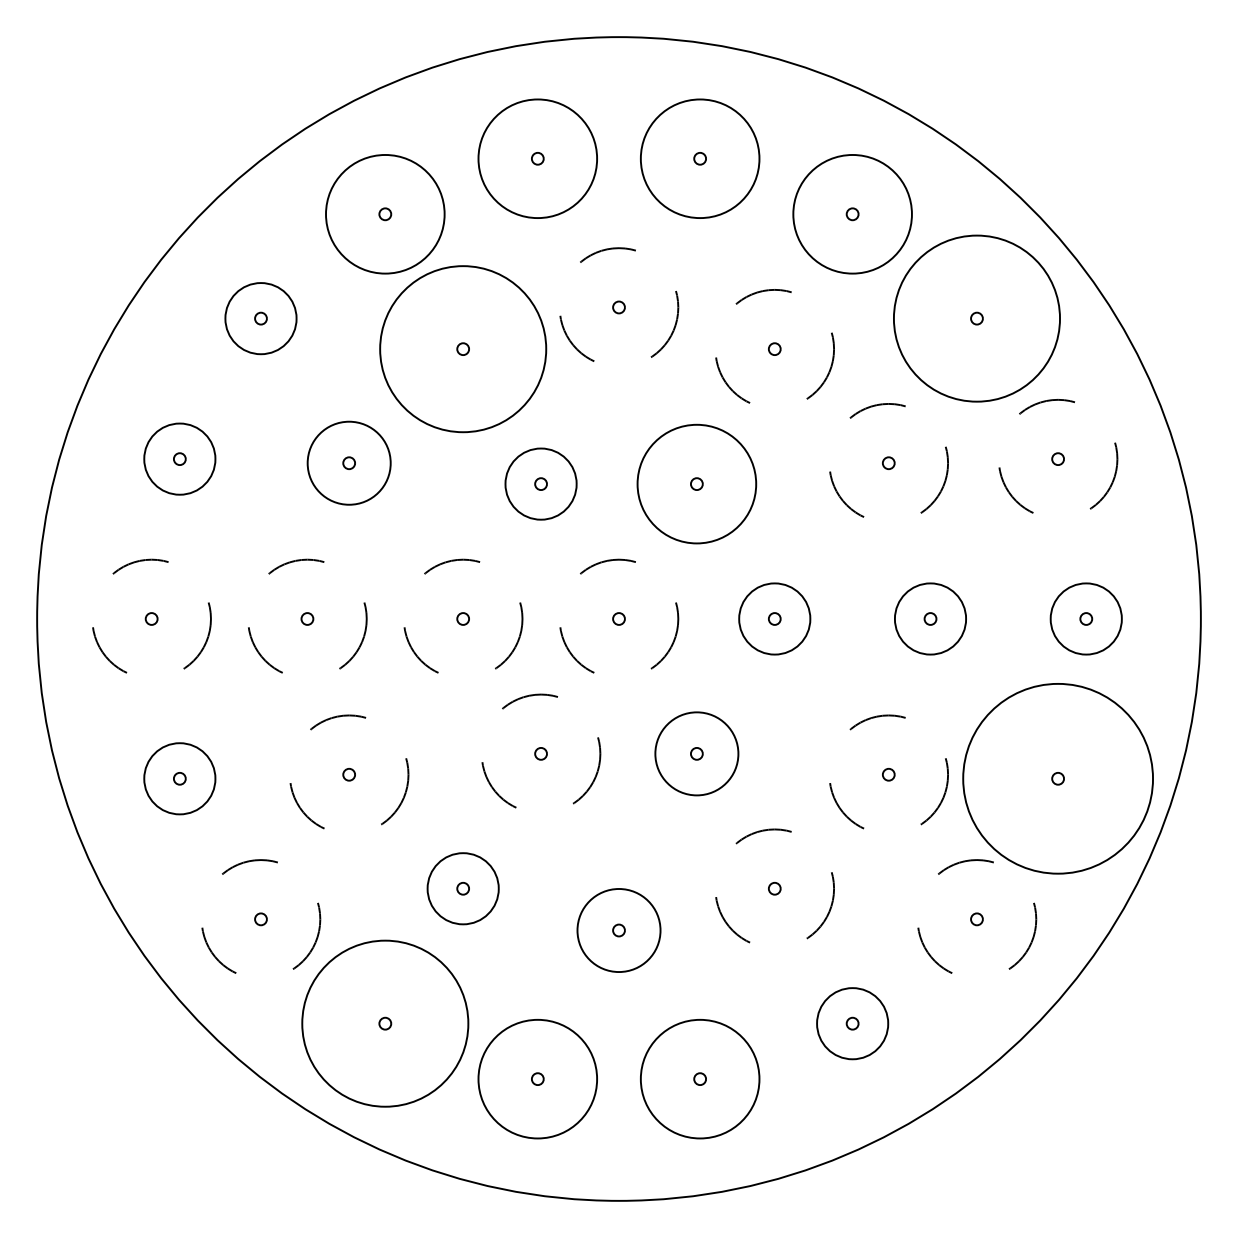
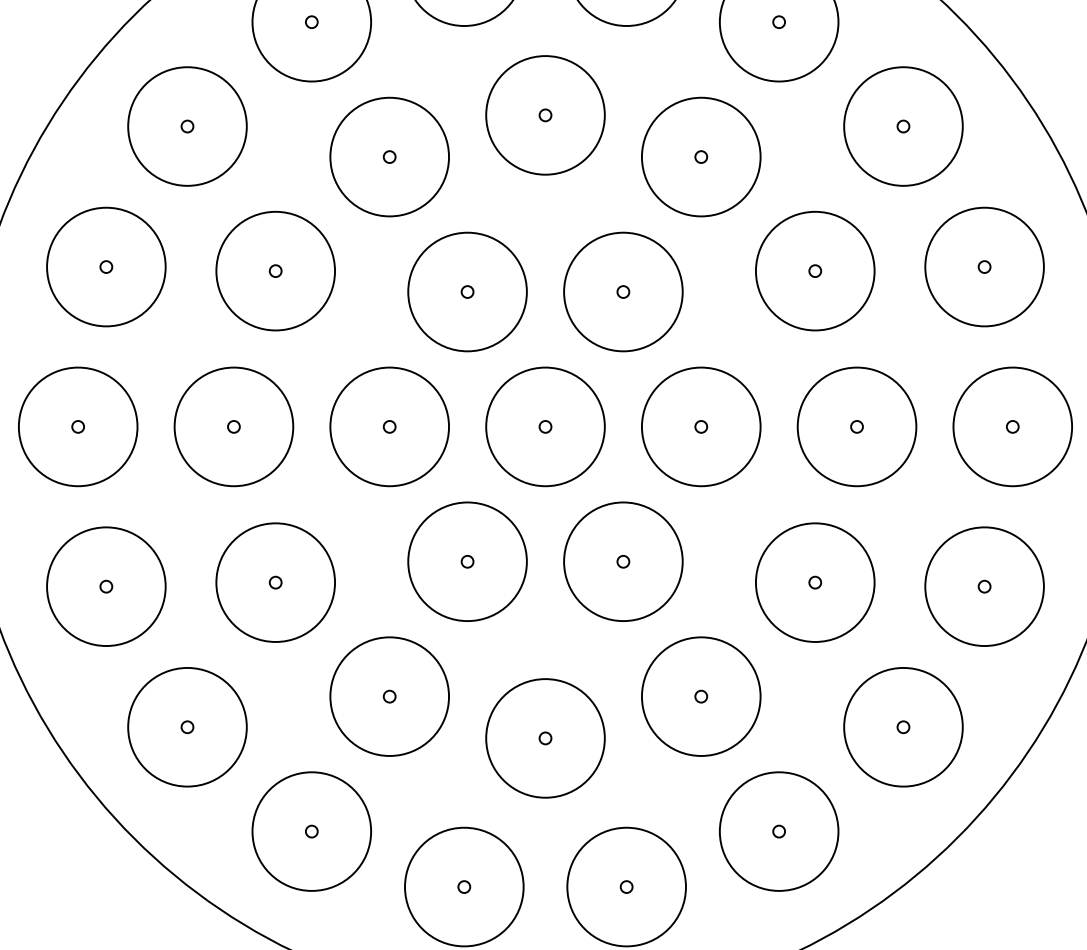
circle: (618, 307) -> (545, 115), dashed -> solid
circle: (260, 318) -> (187, 126), size x1.67
circle: (976, 318) -> (903, 126), size x0.71
circle: (462, 348) -> (389, 156), size x0.71
circle: (774, 348) -> (701, 156), dashed -> solid
circle: (179, 458) -> (106, 266), size x1.67
circle: (1057, 458) -> (984, 266), dashed -> solid
circle: (348, 462) -> (275, 270), size x1.43
circle: (888, 462) -> (815, 270), dashed -> solid
circle: (540, 483) -> (467, 291), size x1.67
circle: (151, 618) -> (78, 426), dashed -> solid
circle: (307, 618) -> (234, 426), dashed -> solid
circle: (462, 618) -> (389, 426), dashed -> solid
circle: (618, 618) -> (545, 426), dashed -> solid
circle: (774, 618) -> (701, 426), size x1.67
circle: (930, 618) -> (857, 426), size x1.67
circle: (1085, 618) -> (1012, 426), size x1.67
circle: (540, 753) -> (467, 561), dashed -> solid
circle: (696, 753) -> (623, 561), size x1.43
circle: (348, 774) -> (275, 582), dashed -> solid
circle: (888, 774) -> (815, 582), dashed -> solid
circle: (179, 778) -> (106, 586), size x1.67
circle: (1057, 778) -> (984, 586), size x0.62
circle: (462, 888) -> (389, 696), size x1.67
circle: (774, 888) -> (701, 696), dashed -> solid
circle: (260, 919) -> (187, 727), dashed -> solid
circle: (976, 919) -> (903, 727), dashed -> solid
circle: (618, 930) -> (545, 738), size x1.43
circle: (385, 1023) -> (312, 831), size x0.71
circle: (852, 1023) -> (779, 831), size x1.67

